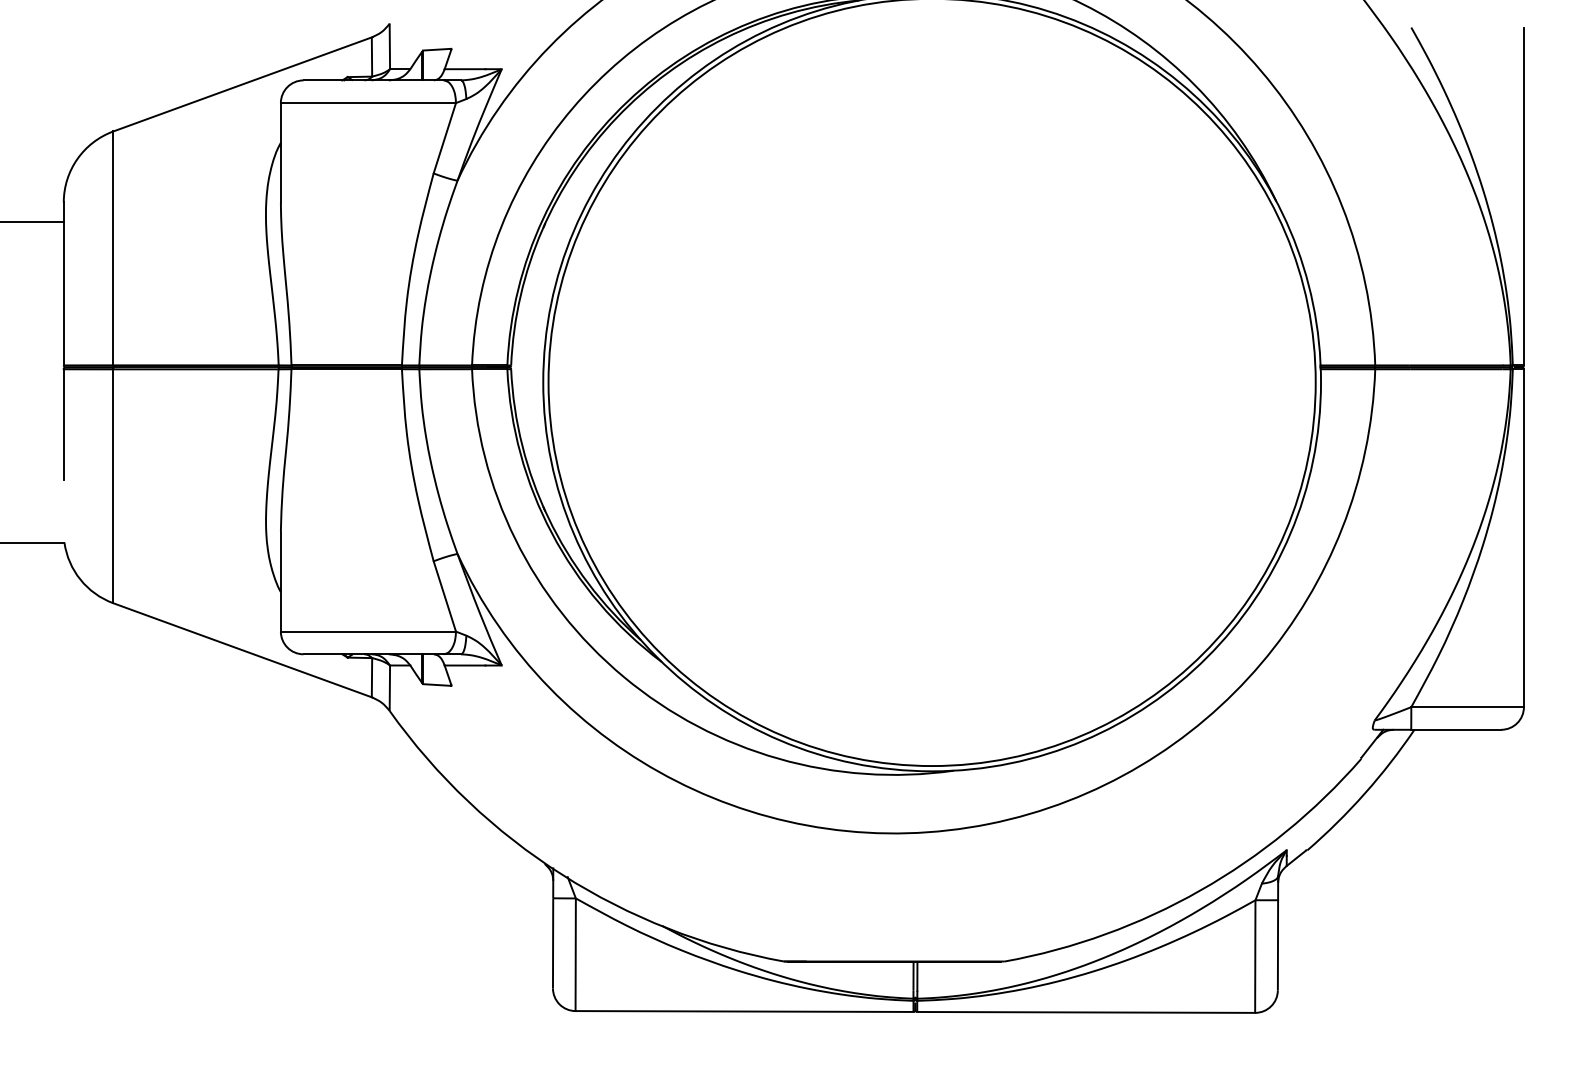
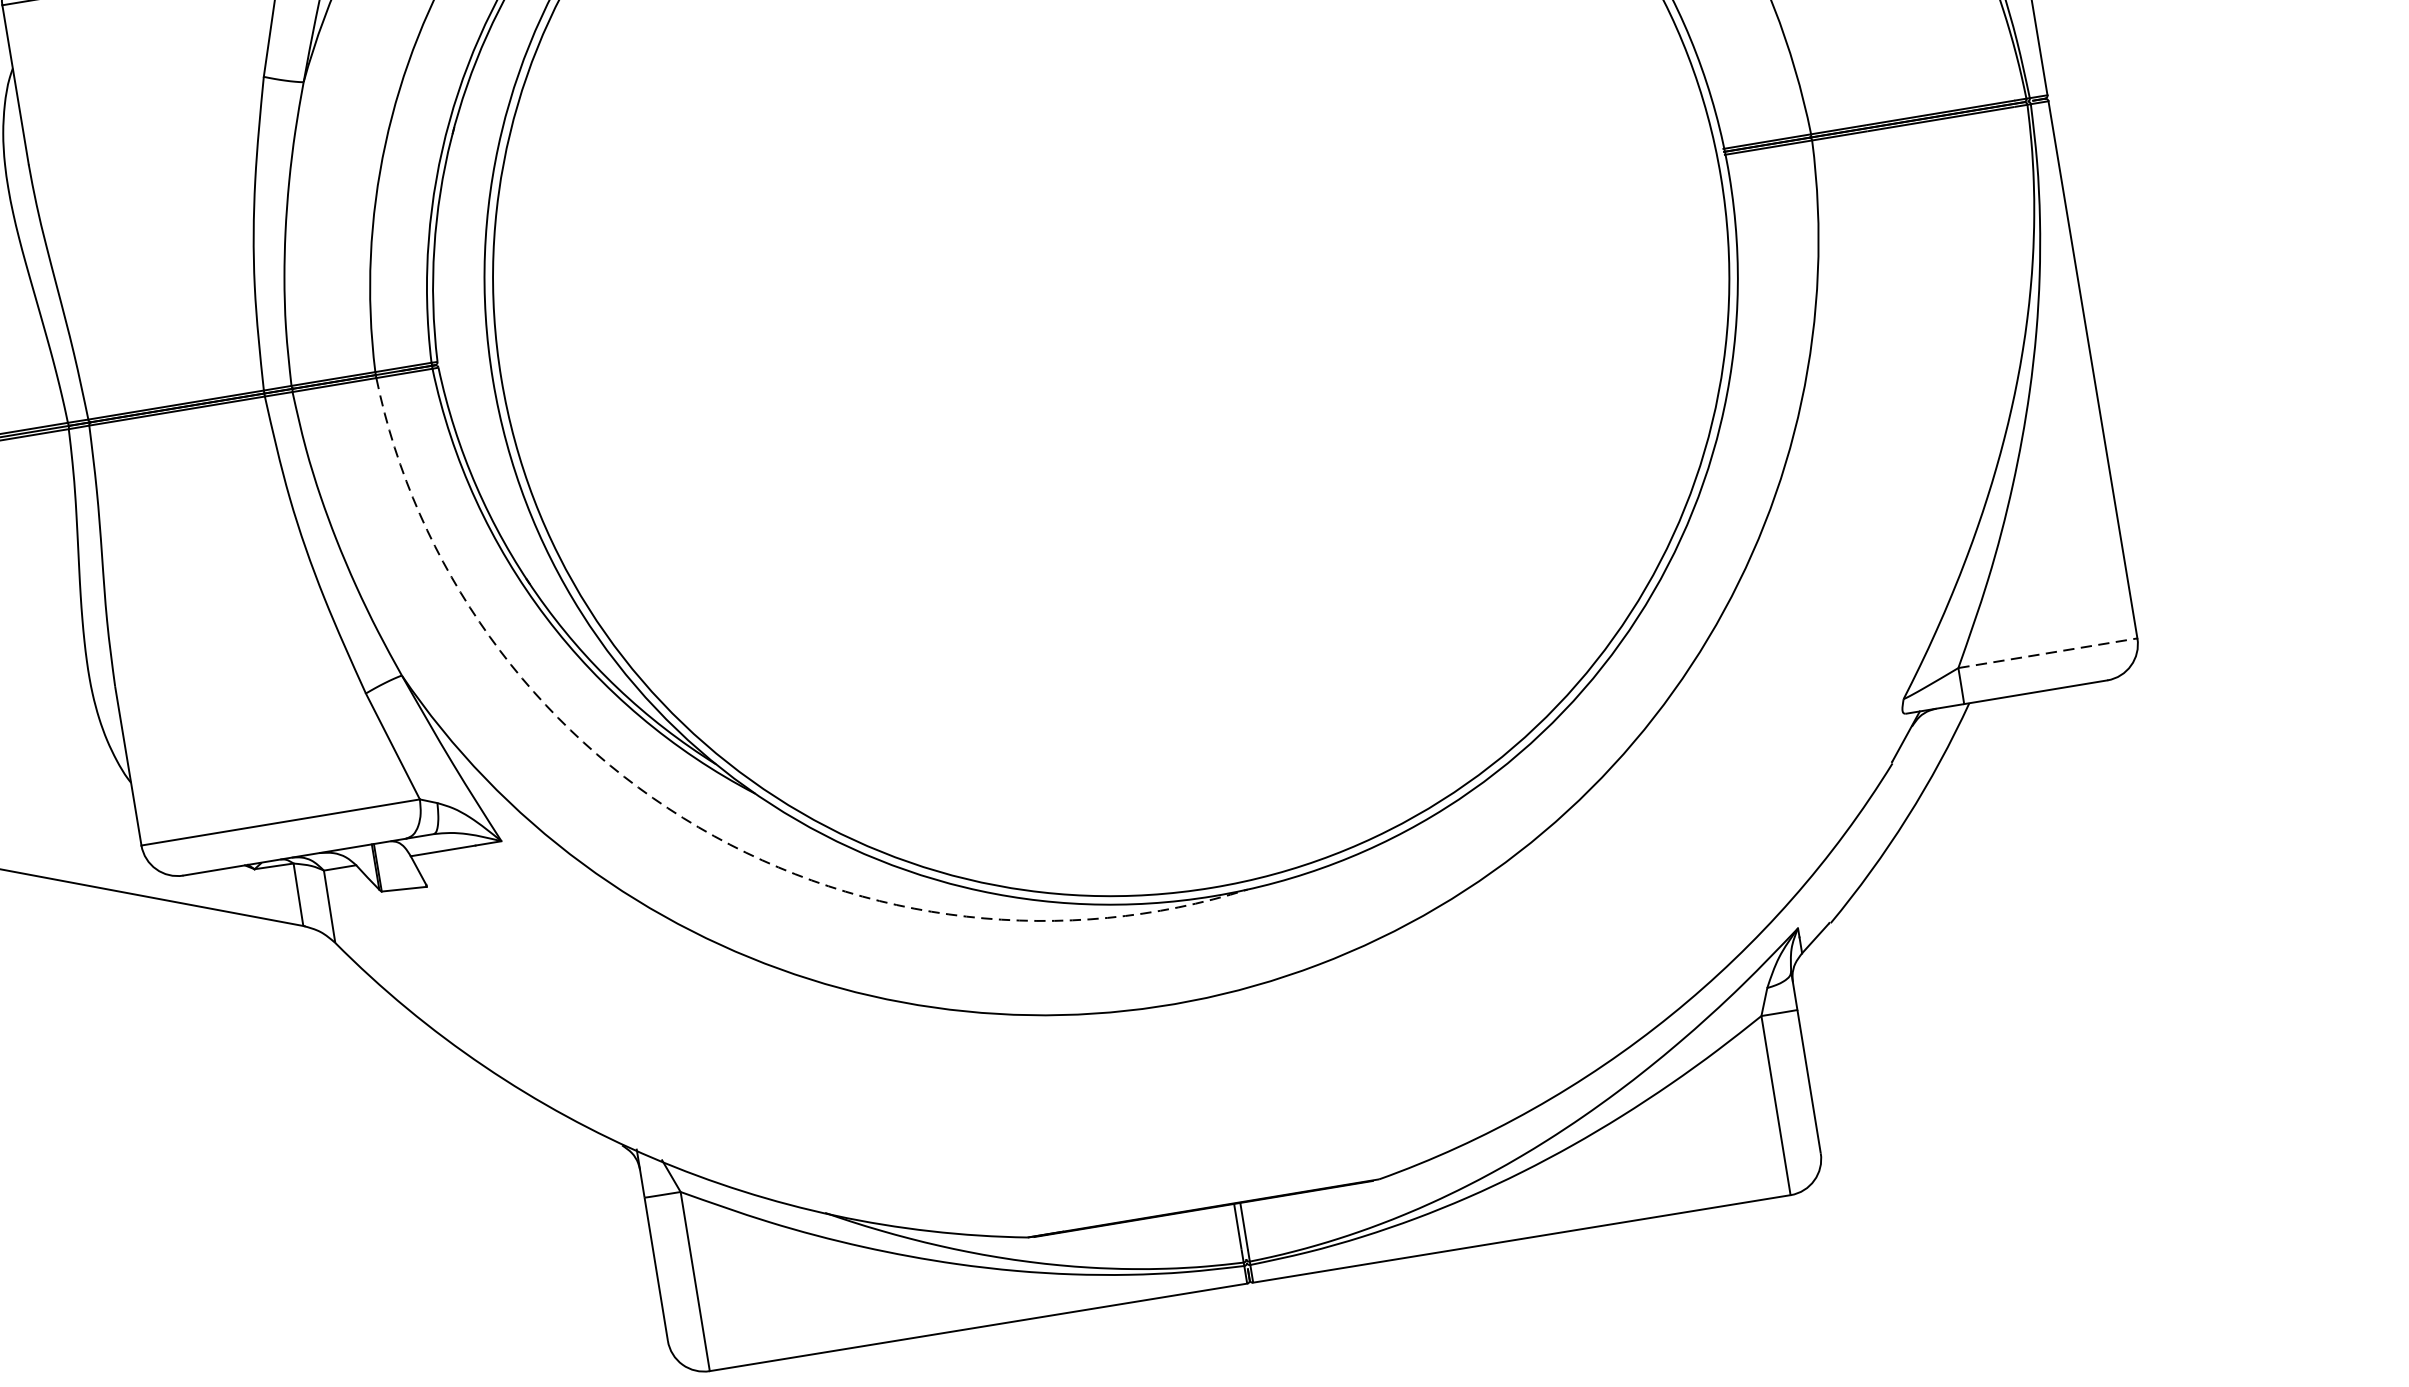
arc: (623, 676) -> (697, 826), solid -> dashed
line: (1468, 707) -> (2049, 653), solid -> dashed

